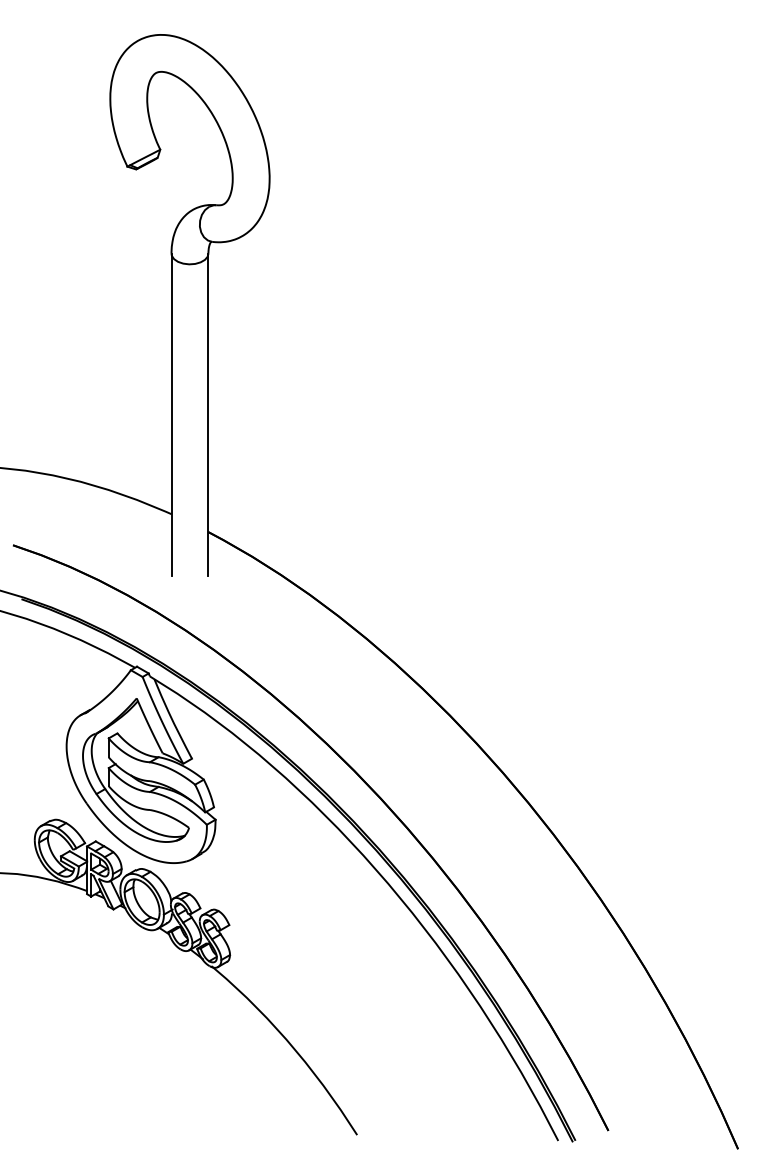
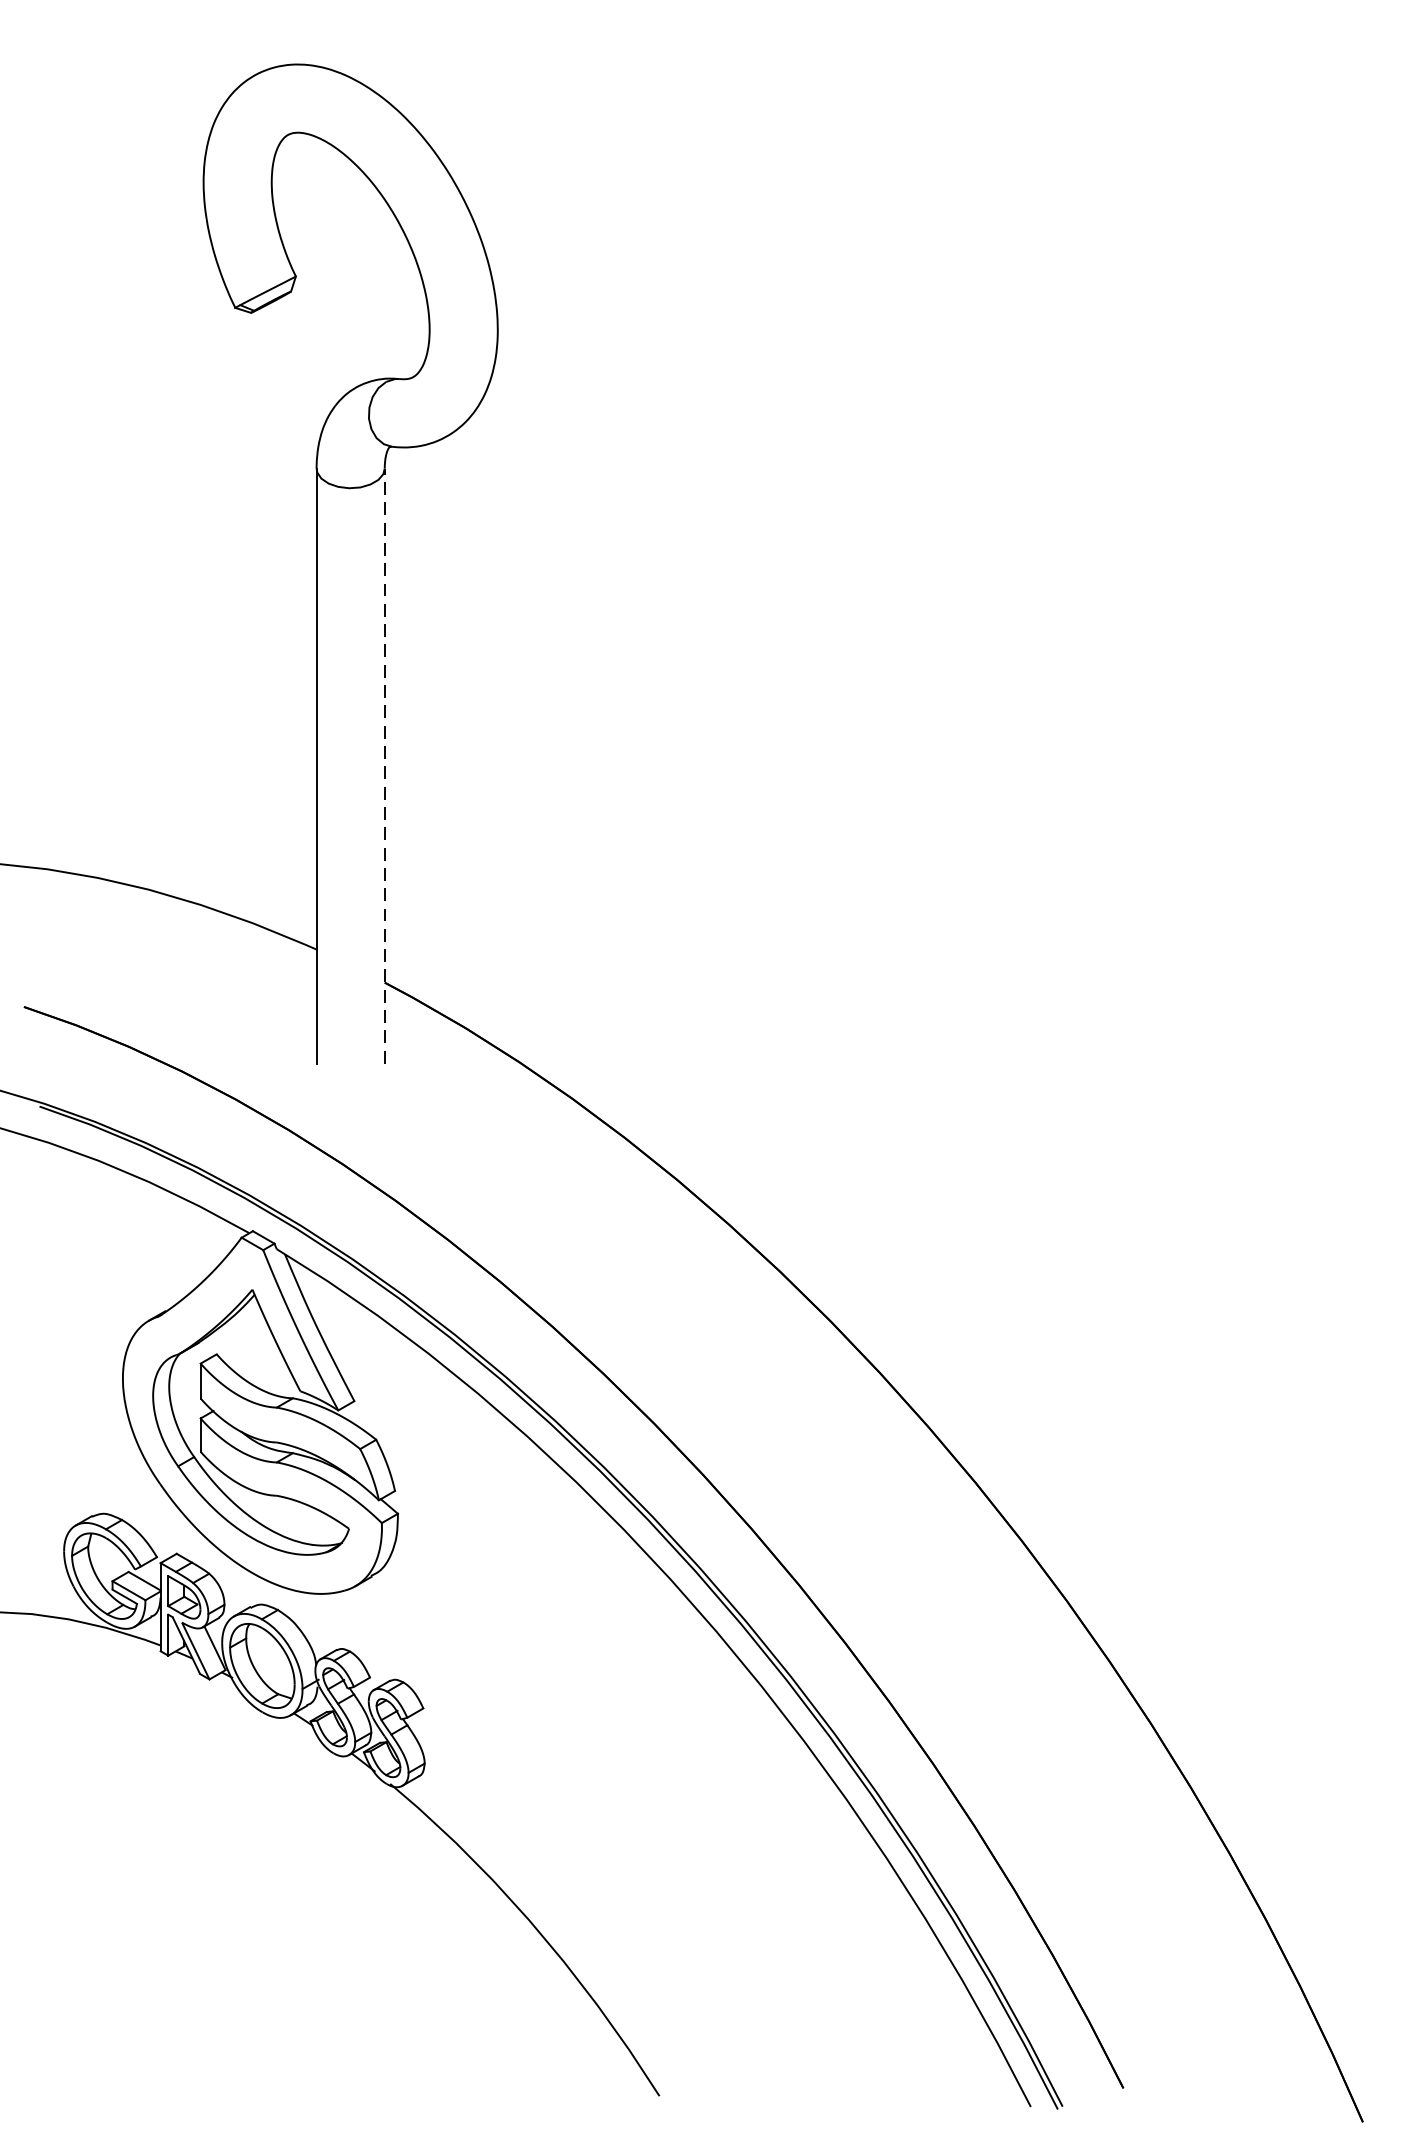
line: (208, 414) -> (384, 765), solid -> dashed

